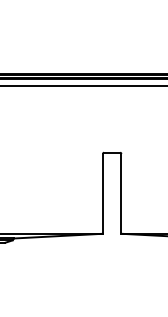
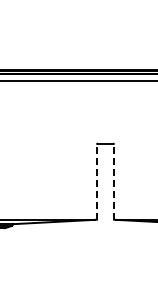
line: (102, 194) -> (96, 182), solid -> dashed
line: (121, 194) -> (114, 182), solid -> dashed

